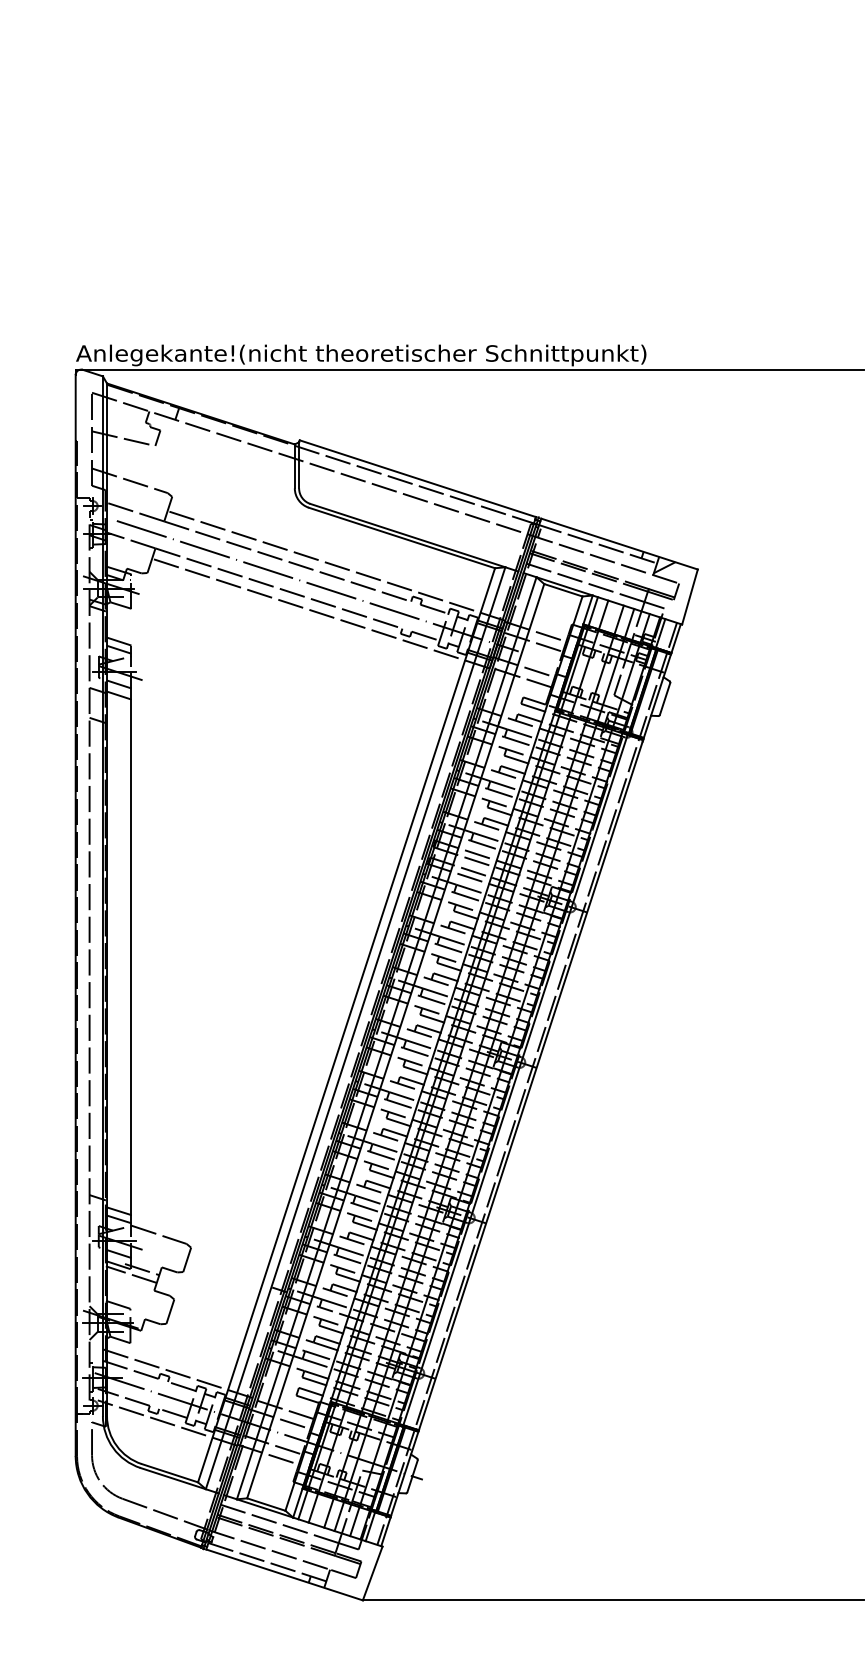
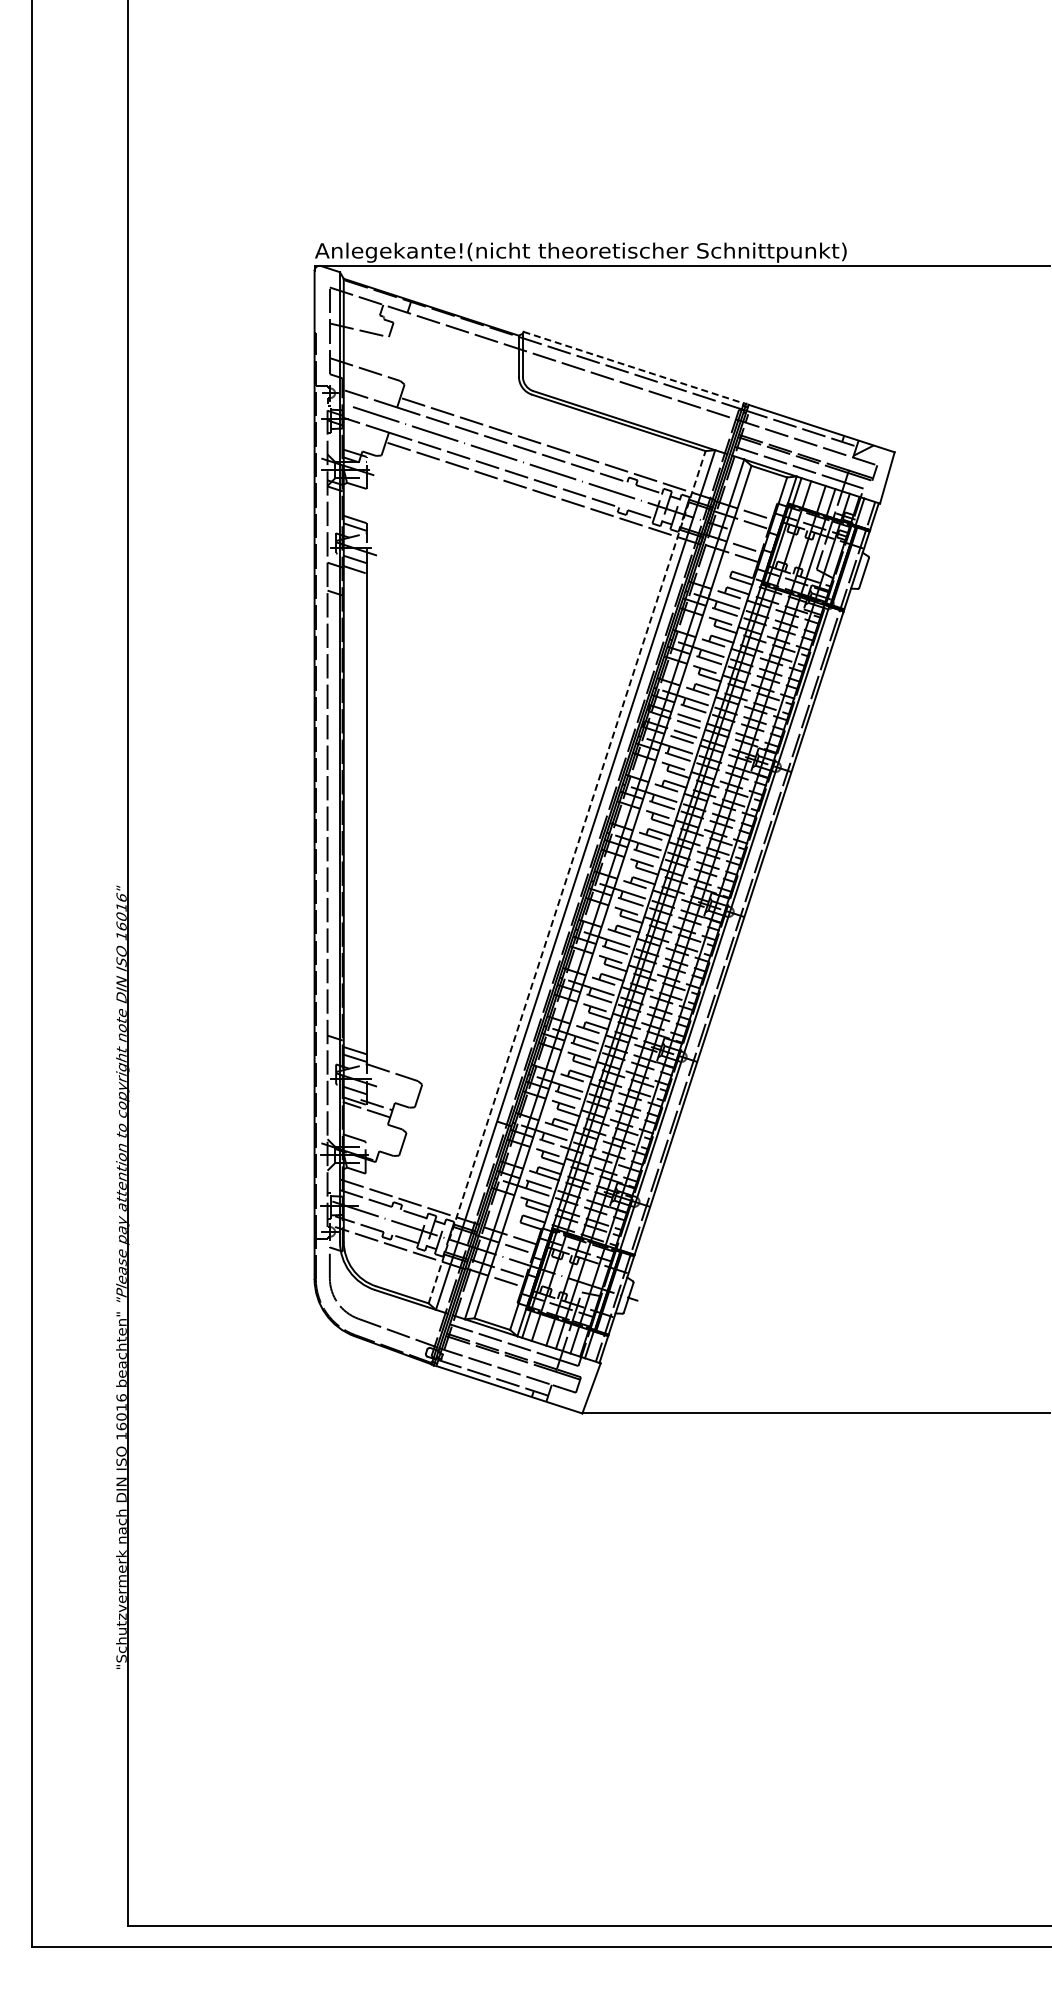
line: (417, 478) -> (633, 367), solid -> dashed
line: (346, 1024) -> (567, 876), solid -> dashed

